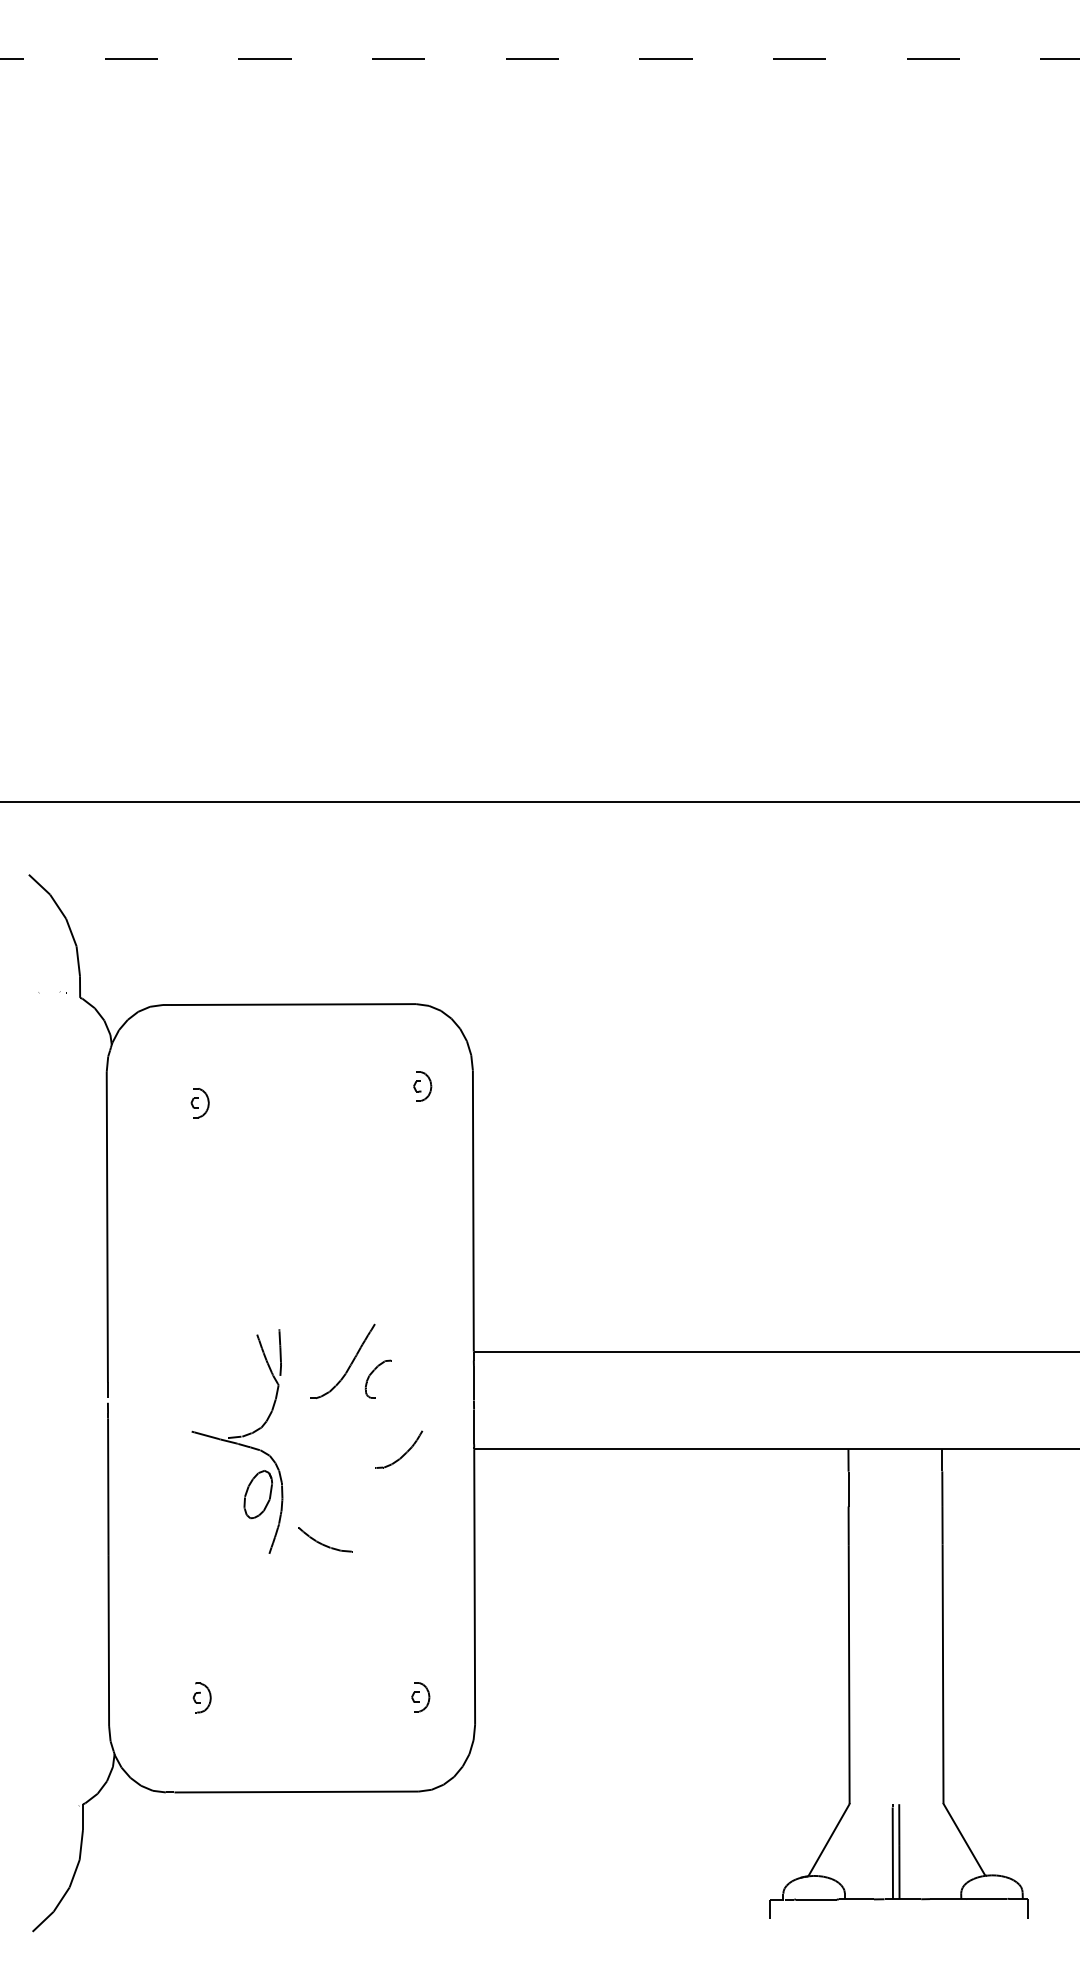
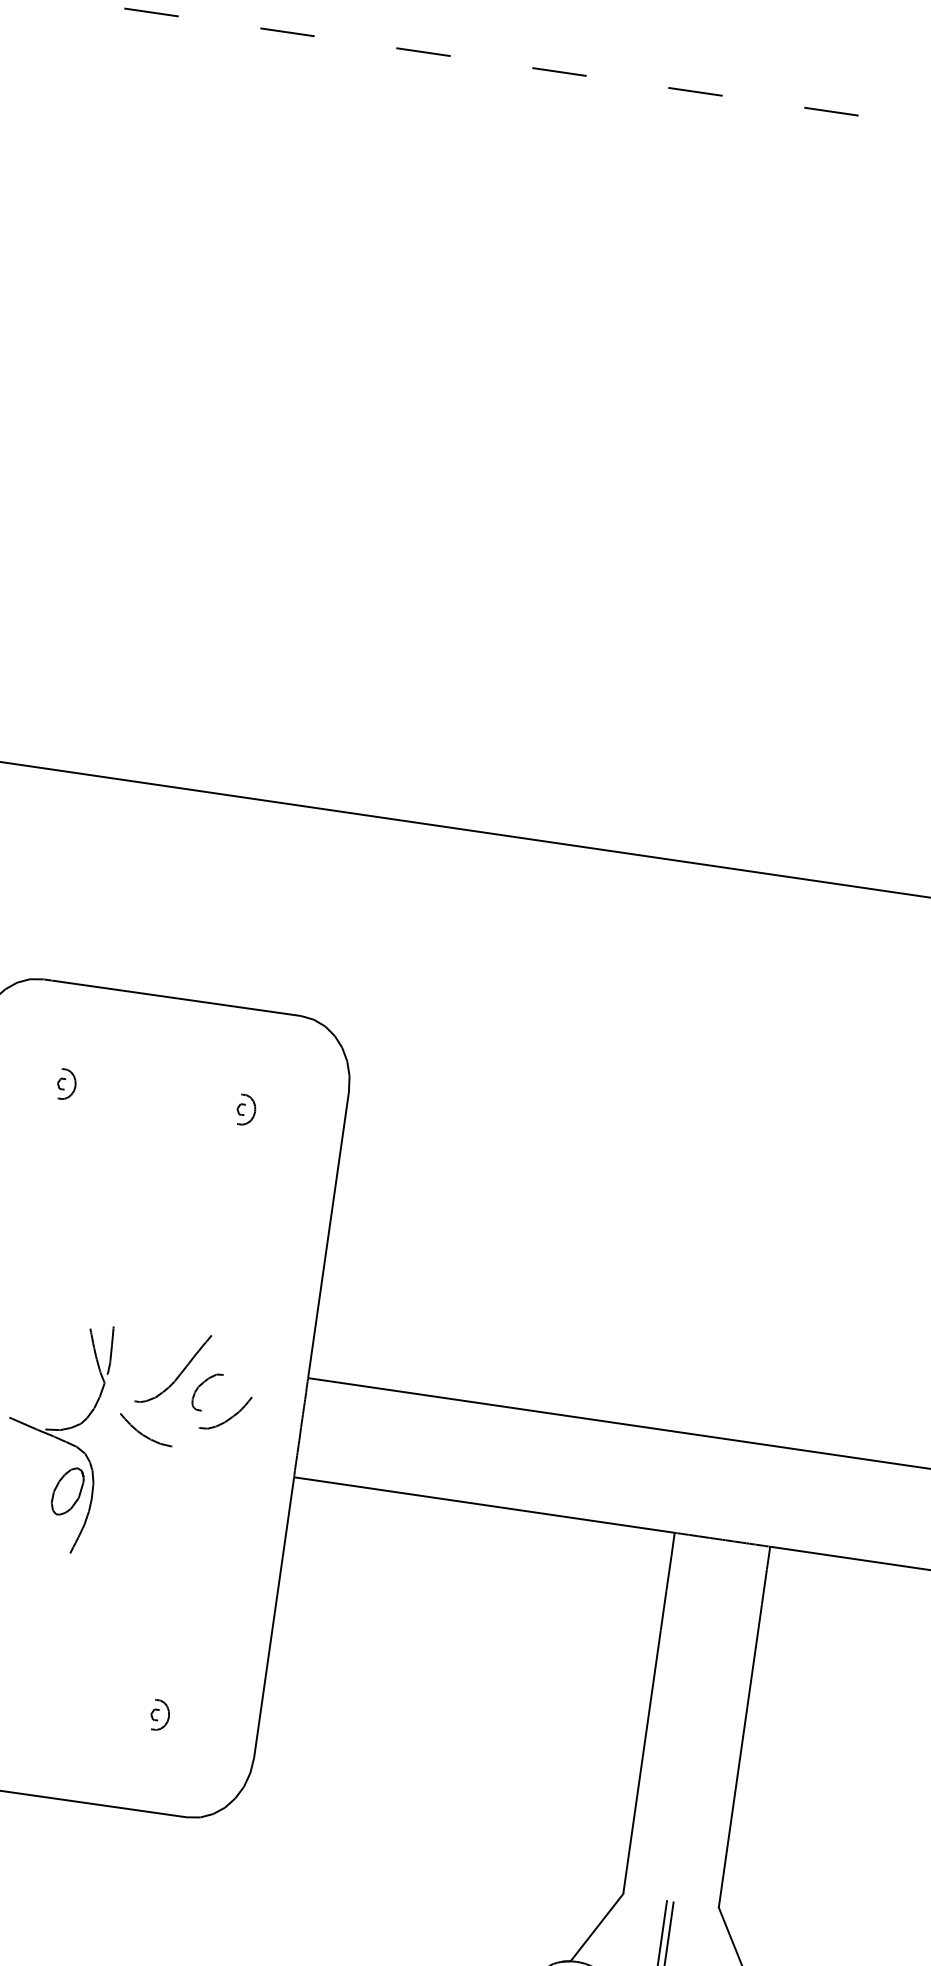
part: (422, 1086) -> (246, 1110), moved
part: (404, 1453) -> (230, 1417), moved
part: (325, 1539) -> (146, 1430), moved
part: (420, 1697) -> (159, 1715), moved

